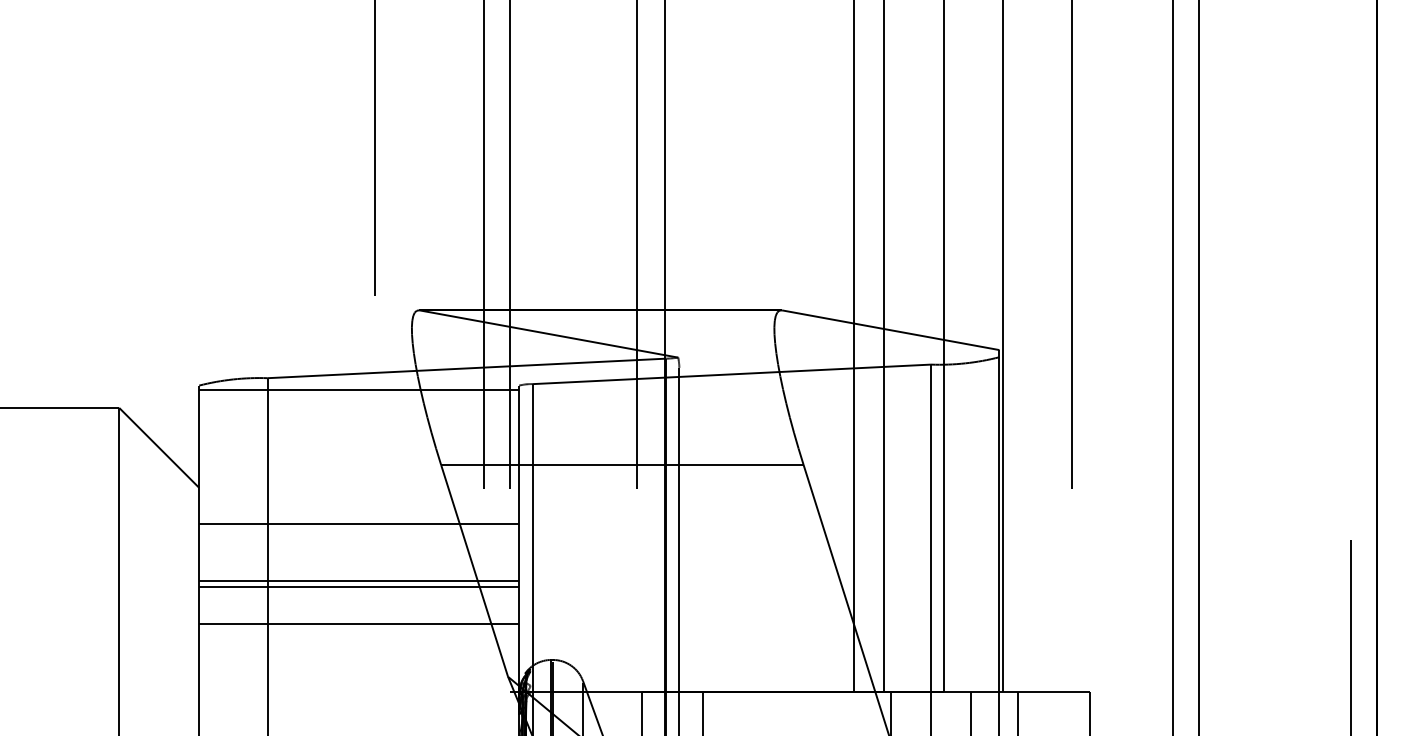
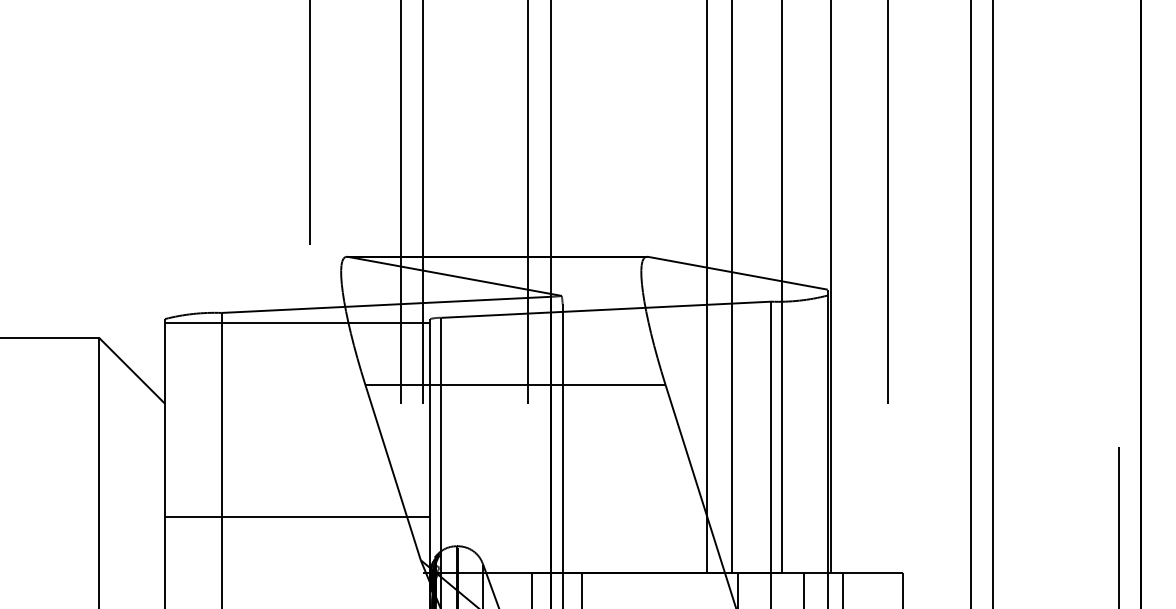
line: (359, 523) -> (297, 433), removed
line: (359, 581) -> (297, 481), removed
line: (359, 587) -> (297, 486), removed

